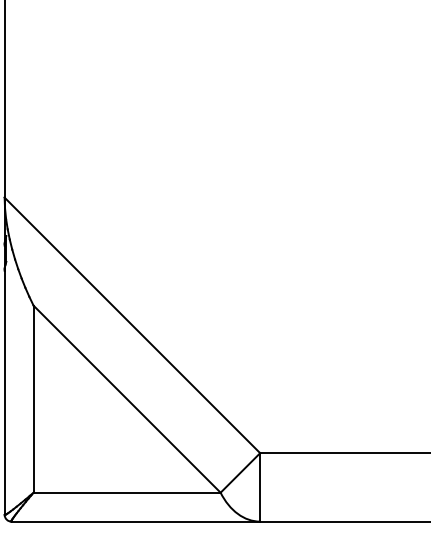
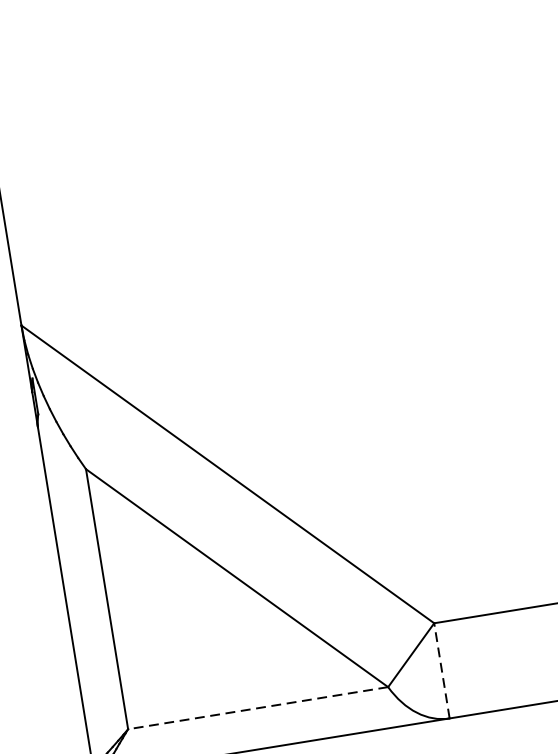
line: (260, 486) -> (442, 669), solid -> dashed
line: (127, 492) -> (258, 707), solid -> dashed

